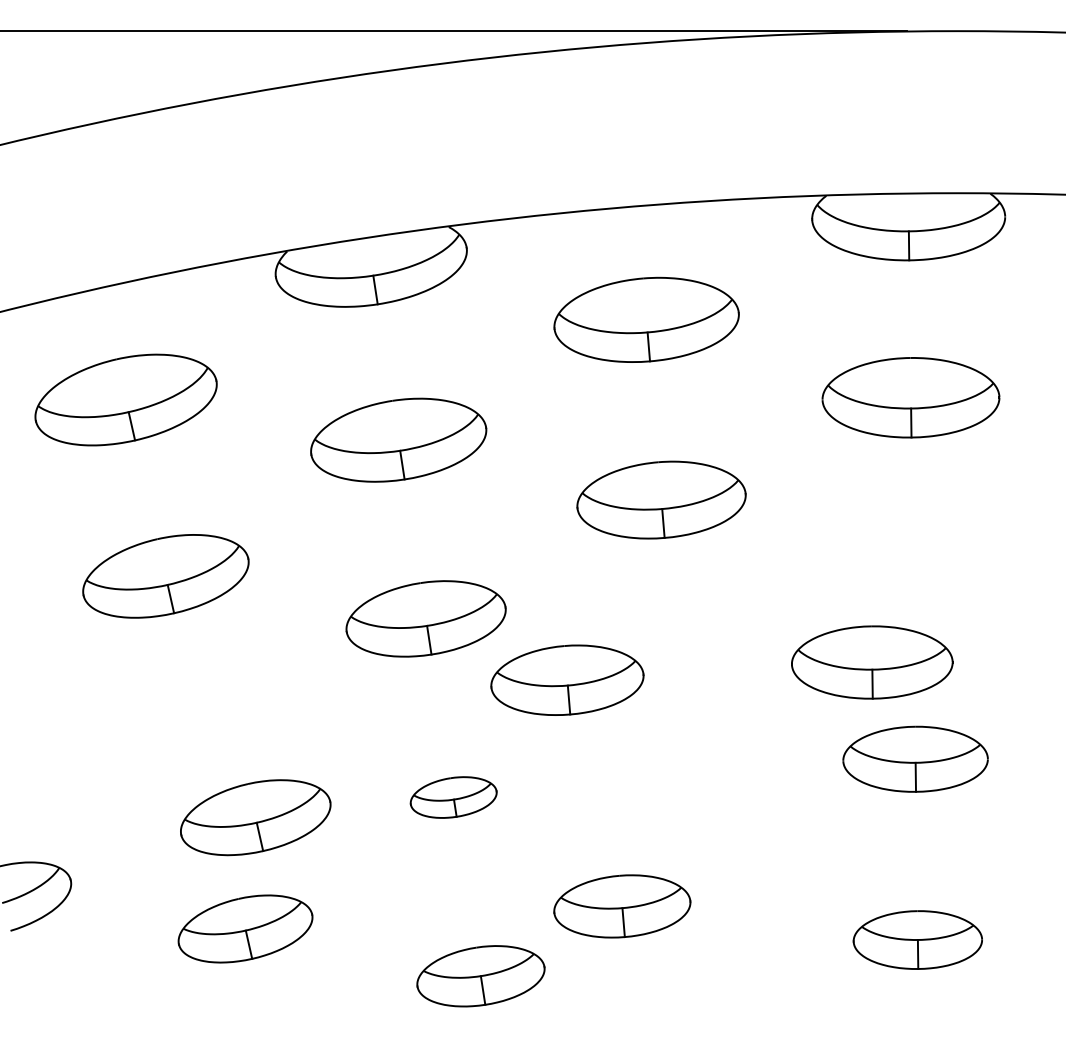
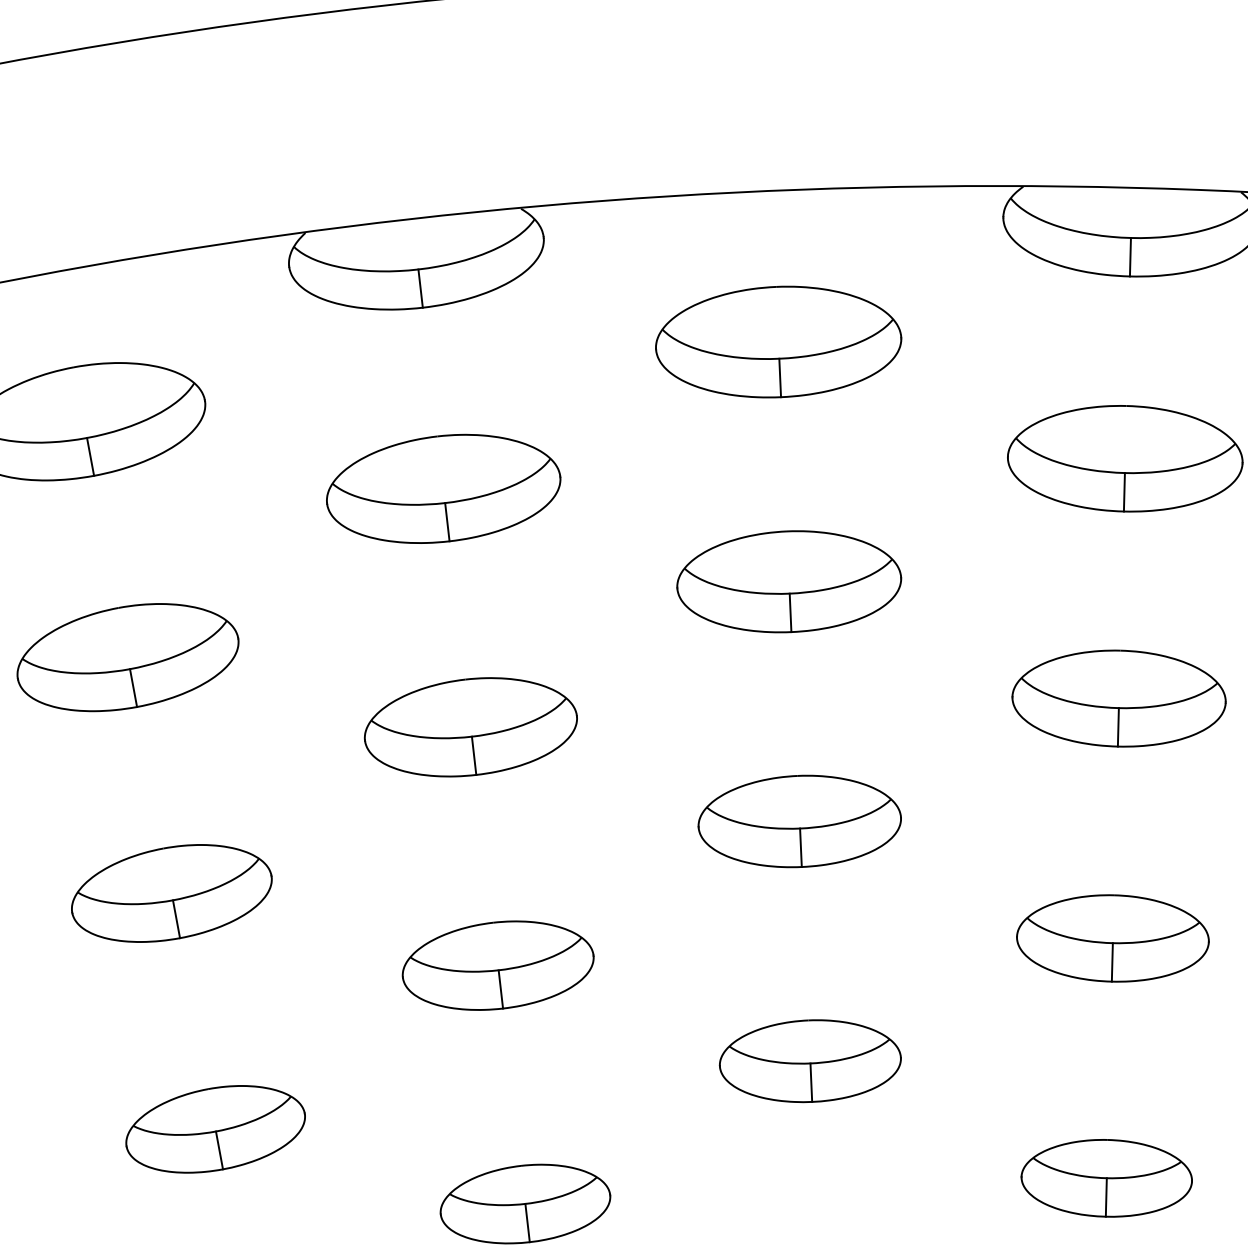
part: (872, 662) -> (1119, 698), moved
part: (567, 679) -> (799, 820), moved
part: (453, 797) -> (498, 965), size x1.67
part: (255, 817) -> (171, 893), moved
part: (622, 906) -> (810, 1061), moved

